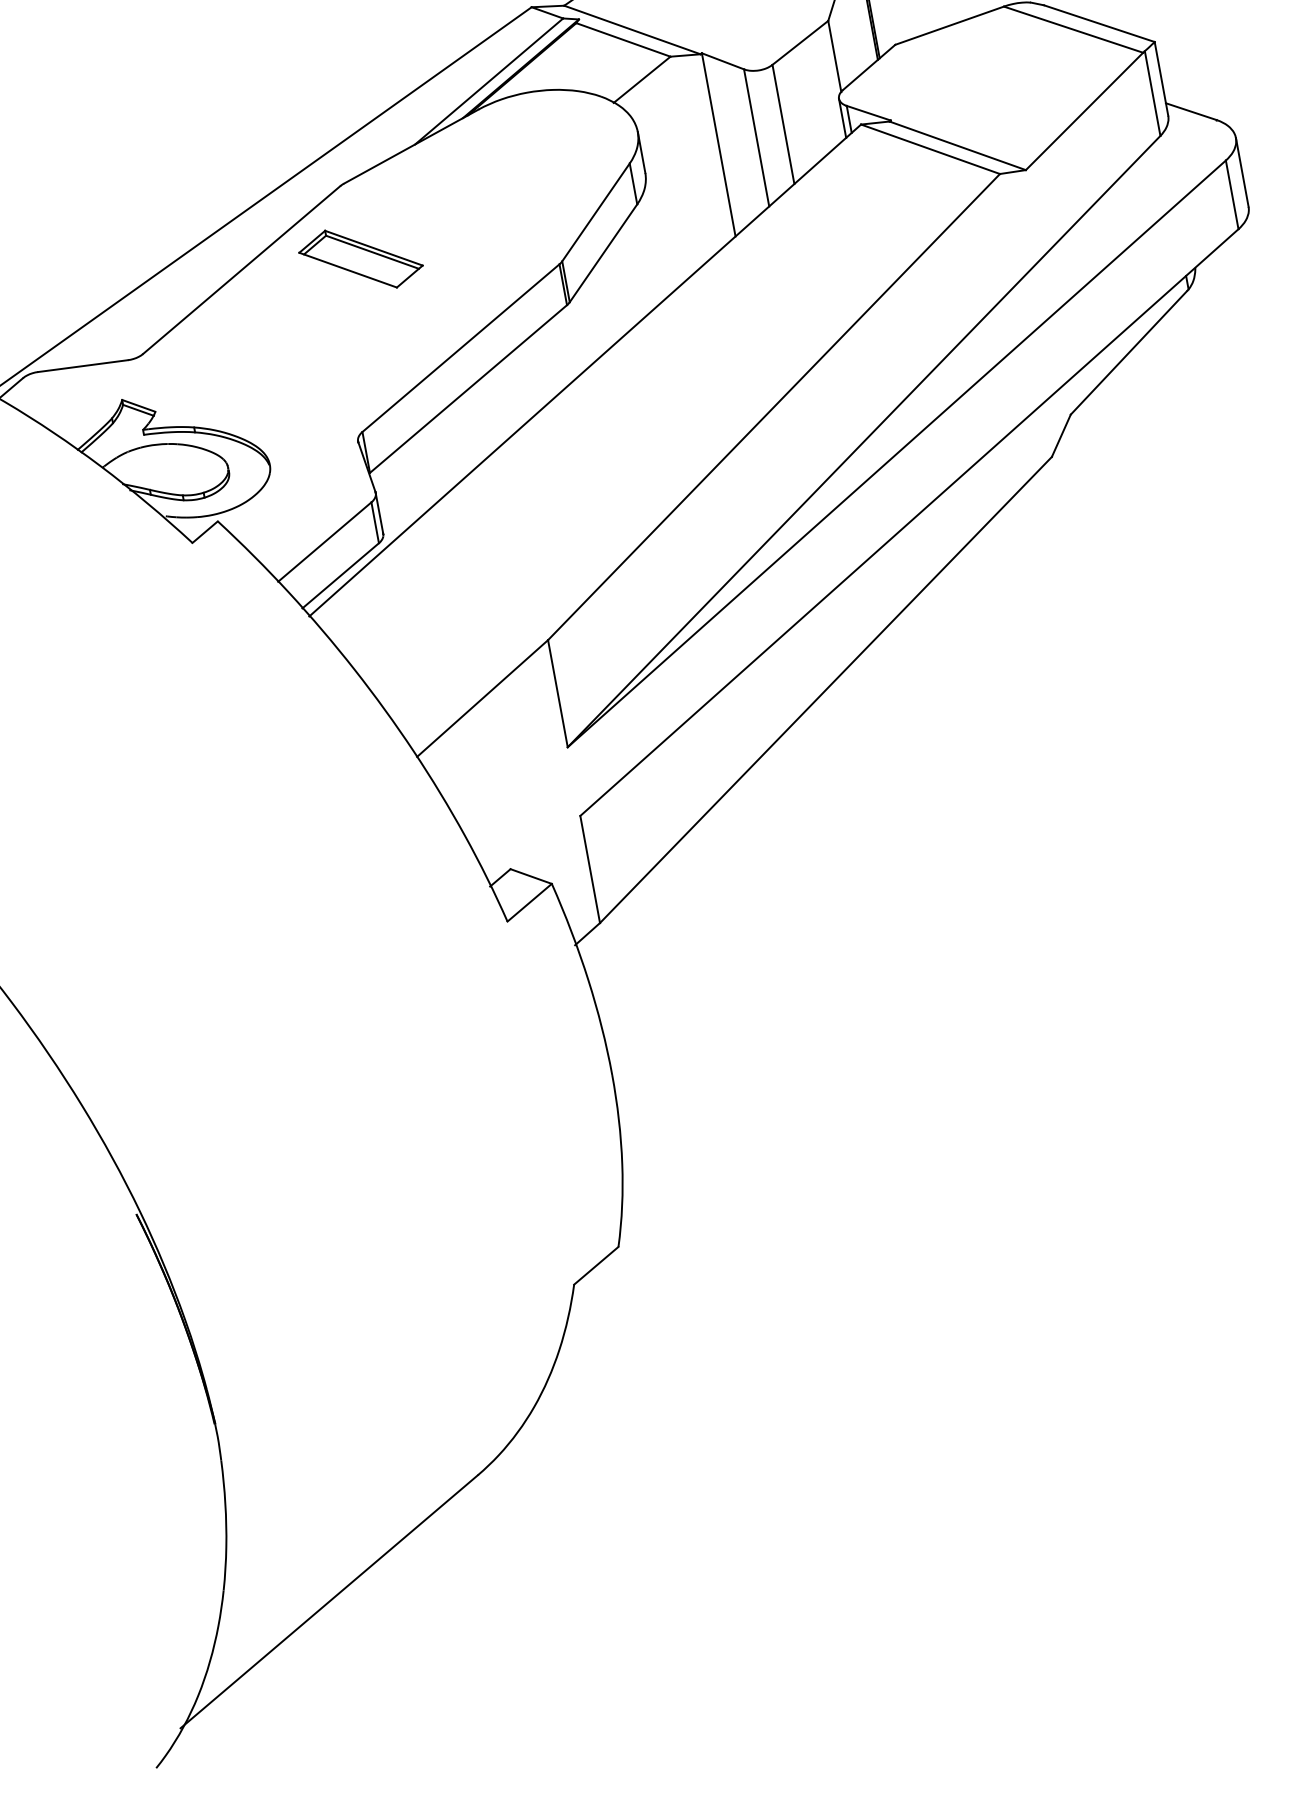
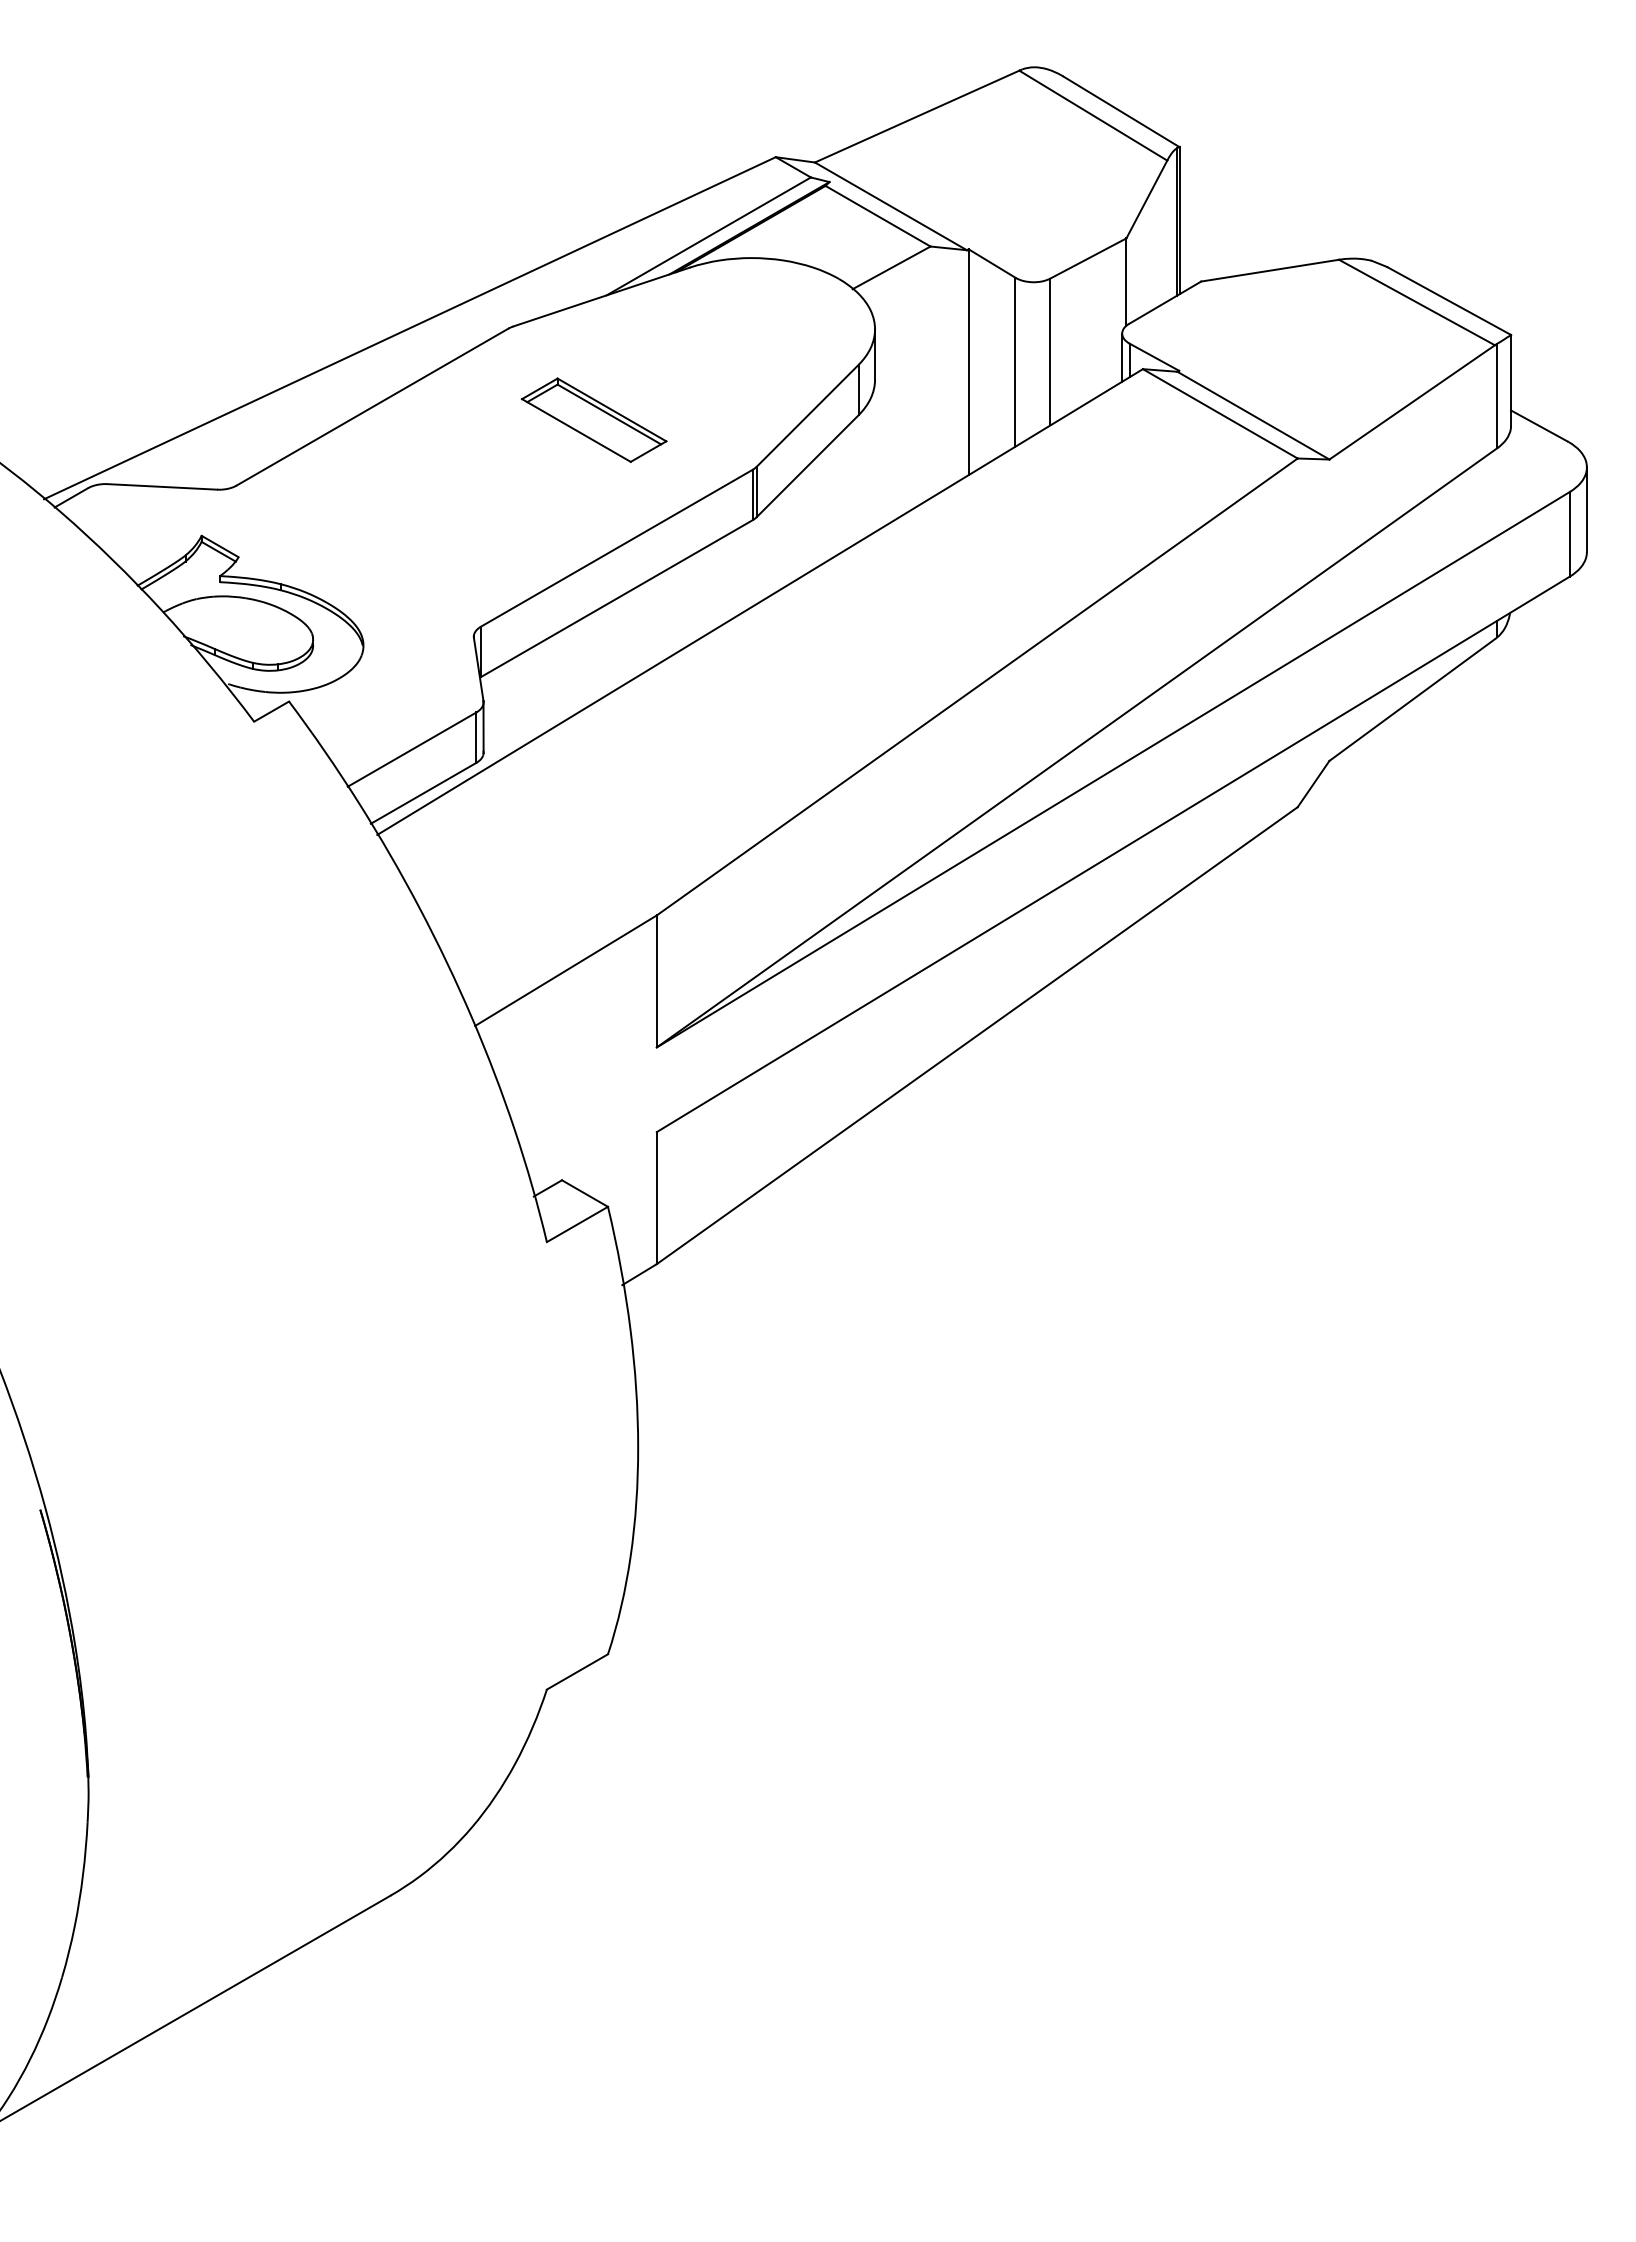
part: (361, 258) -> (594, 419), moved

